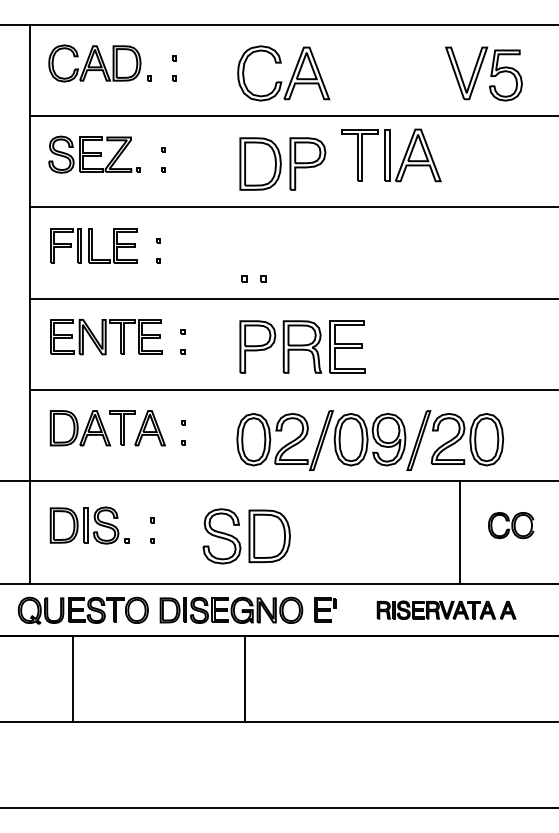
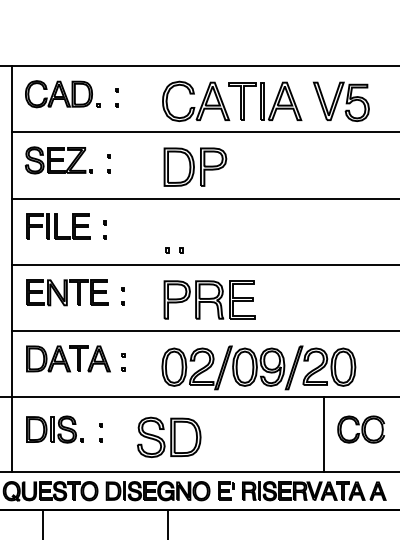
part: (391, 155) -> (265, 101), moved
part: (510, 525) -> (360, 429), size x1.43
part: (446, 609) -> (314, 490), size x1.43

